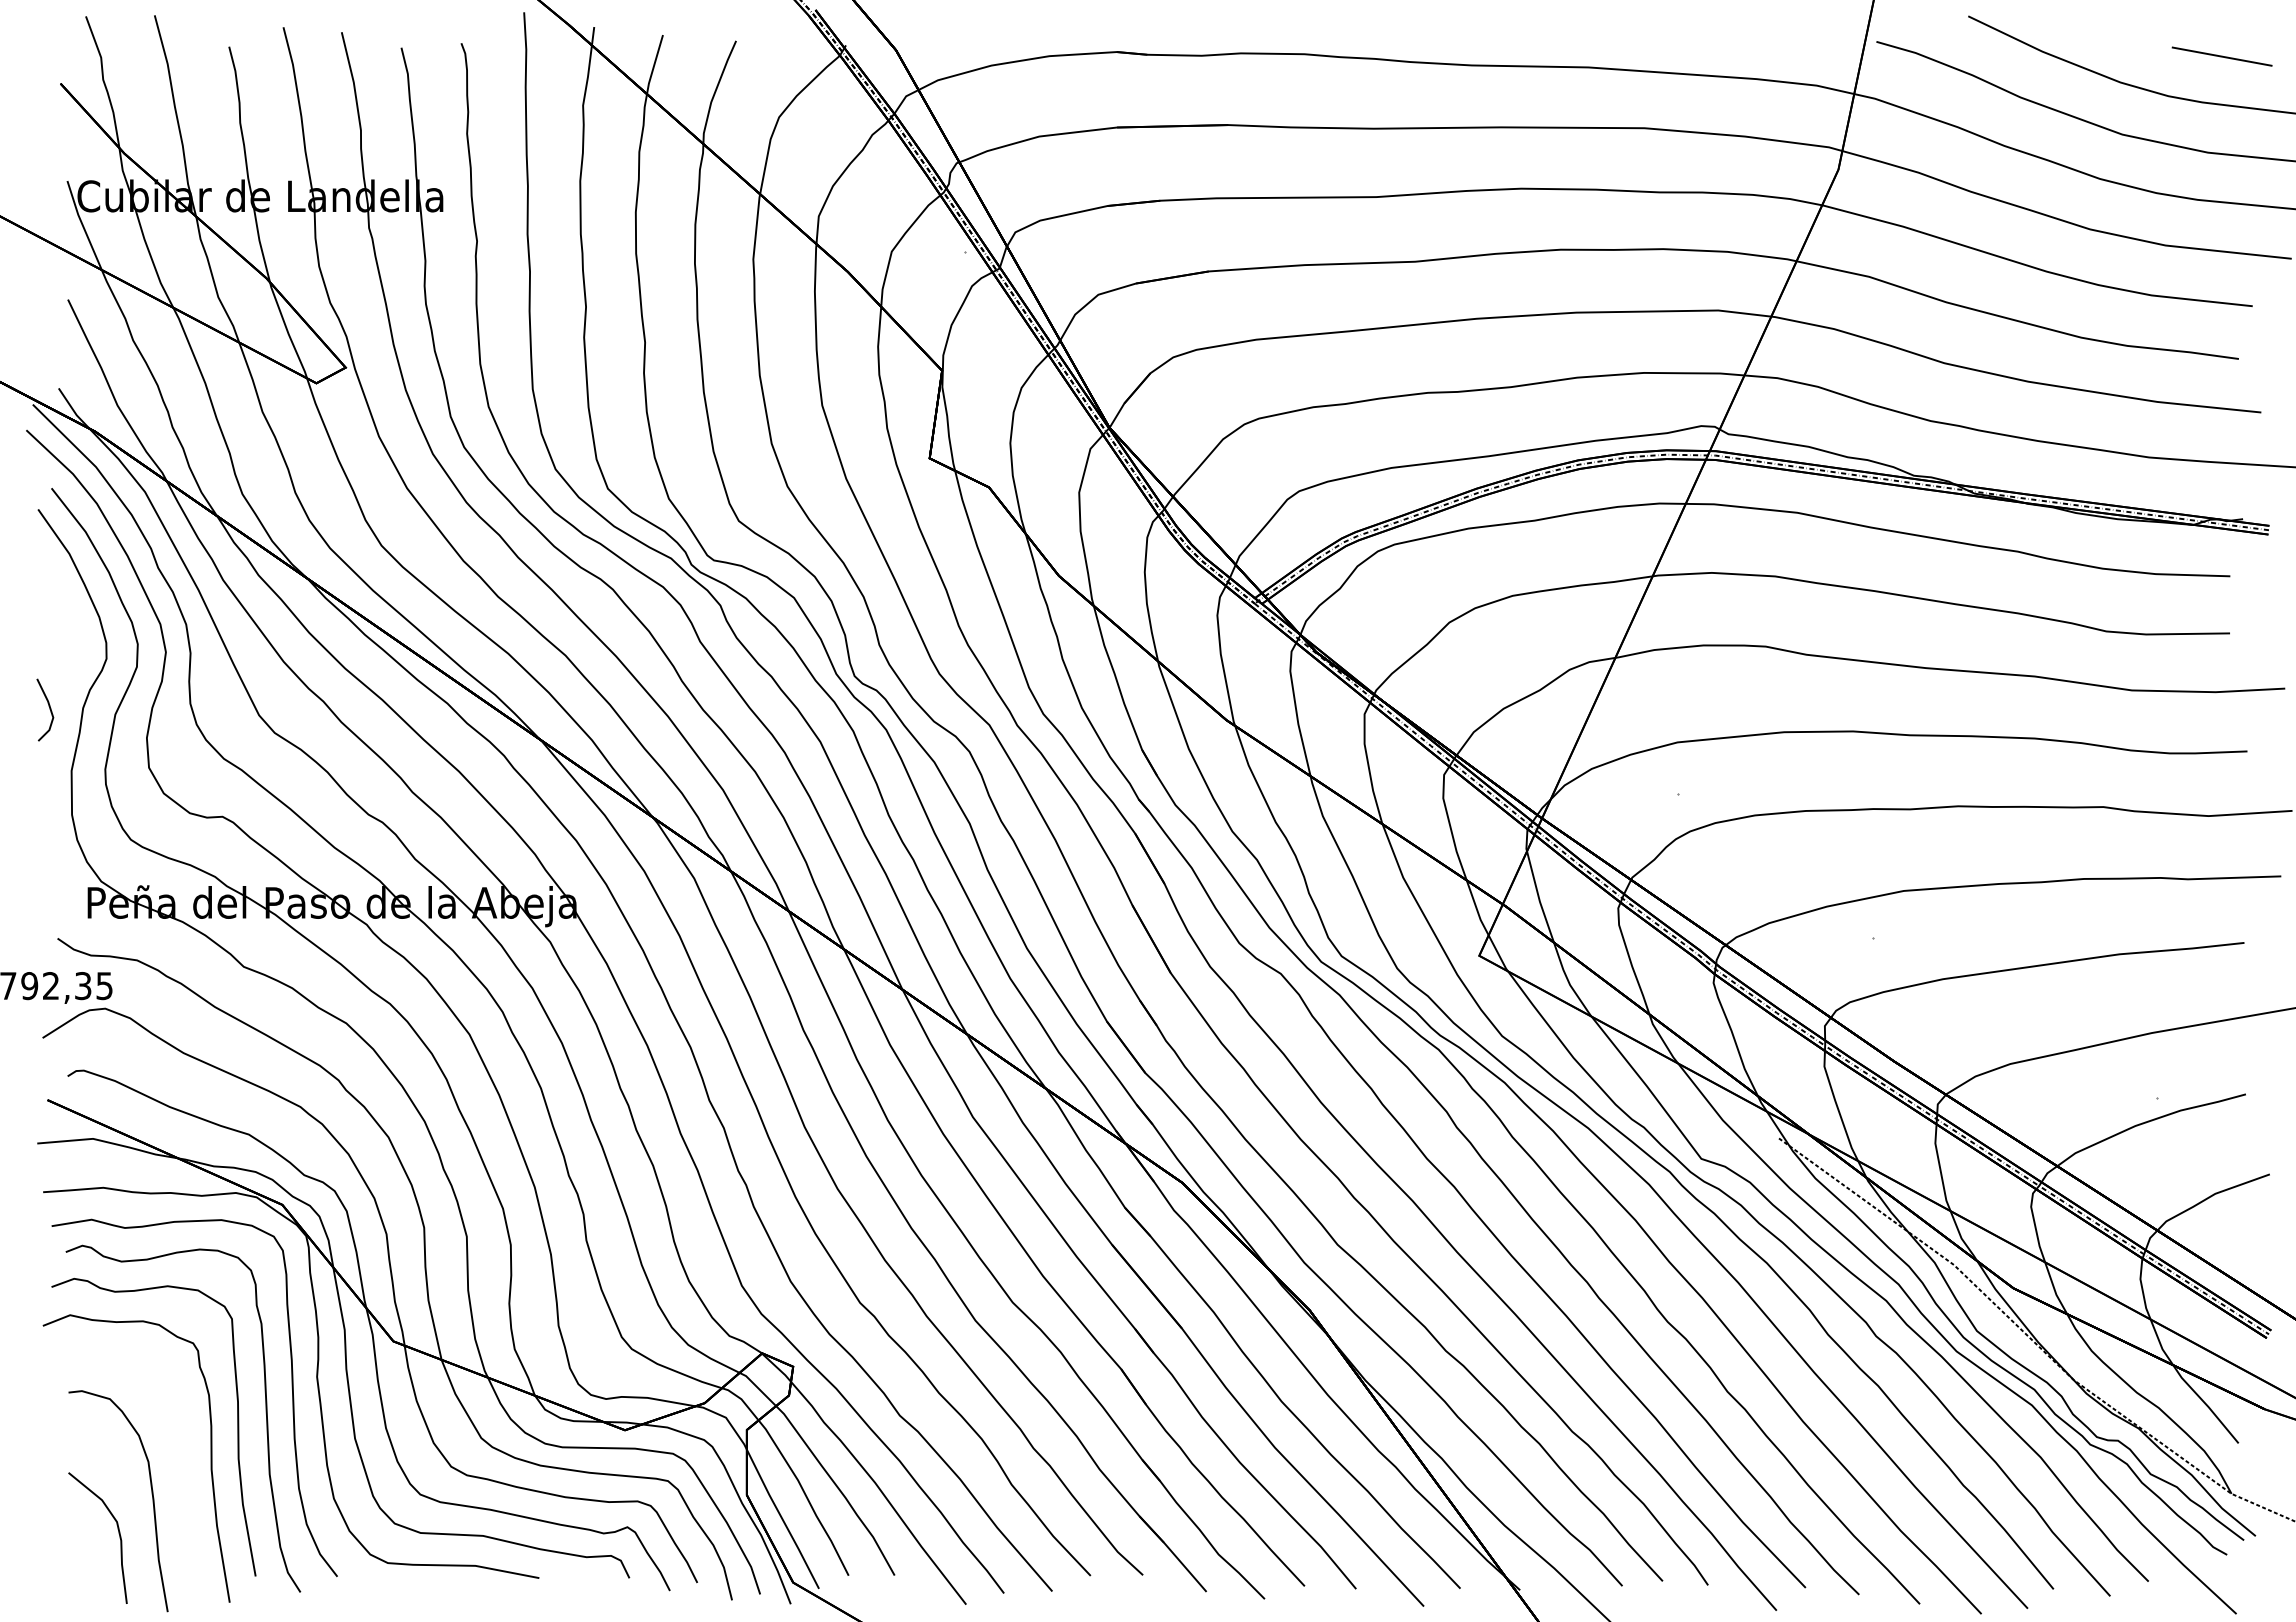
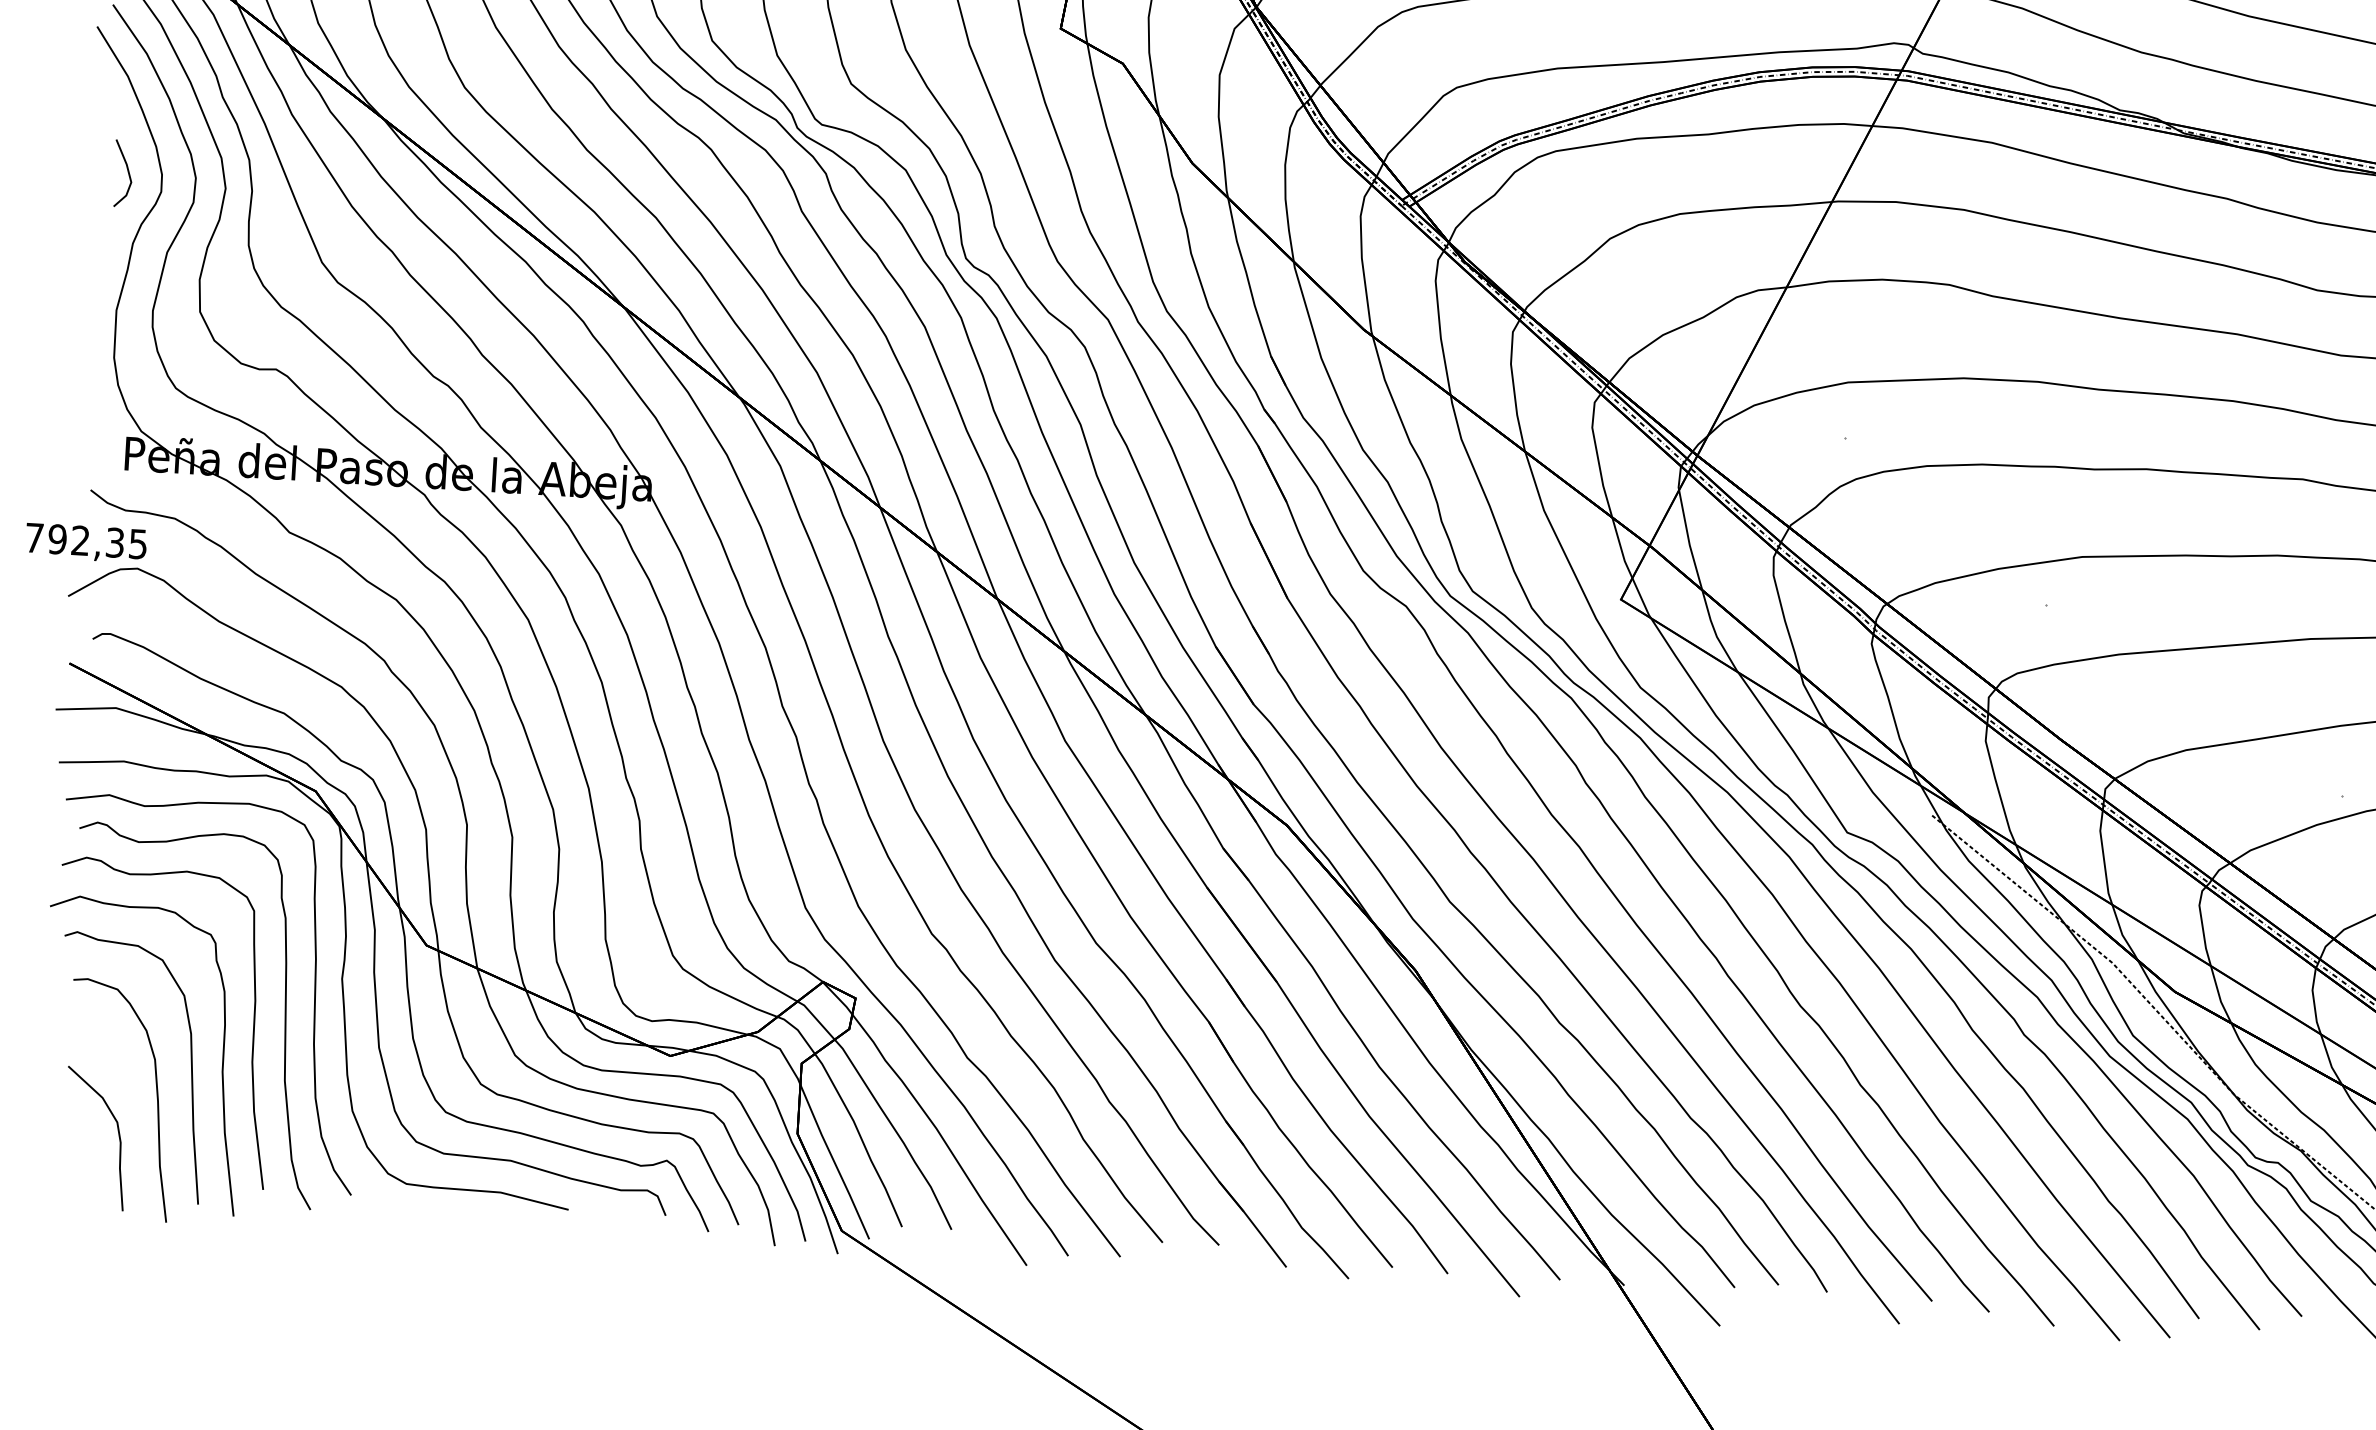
line: (49, 709) -> (127, 173), moved
curve: (181, 1464) -> (190, 1064), added

